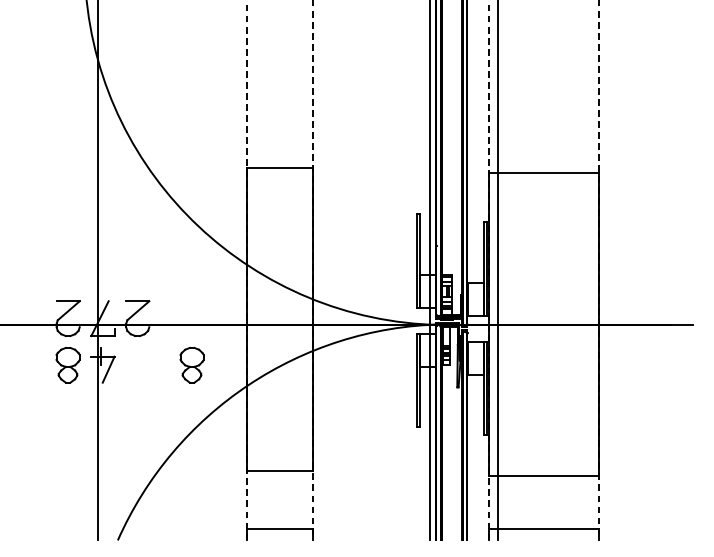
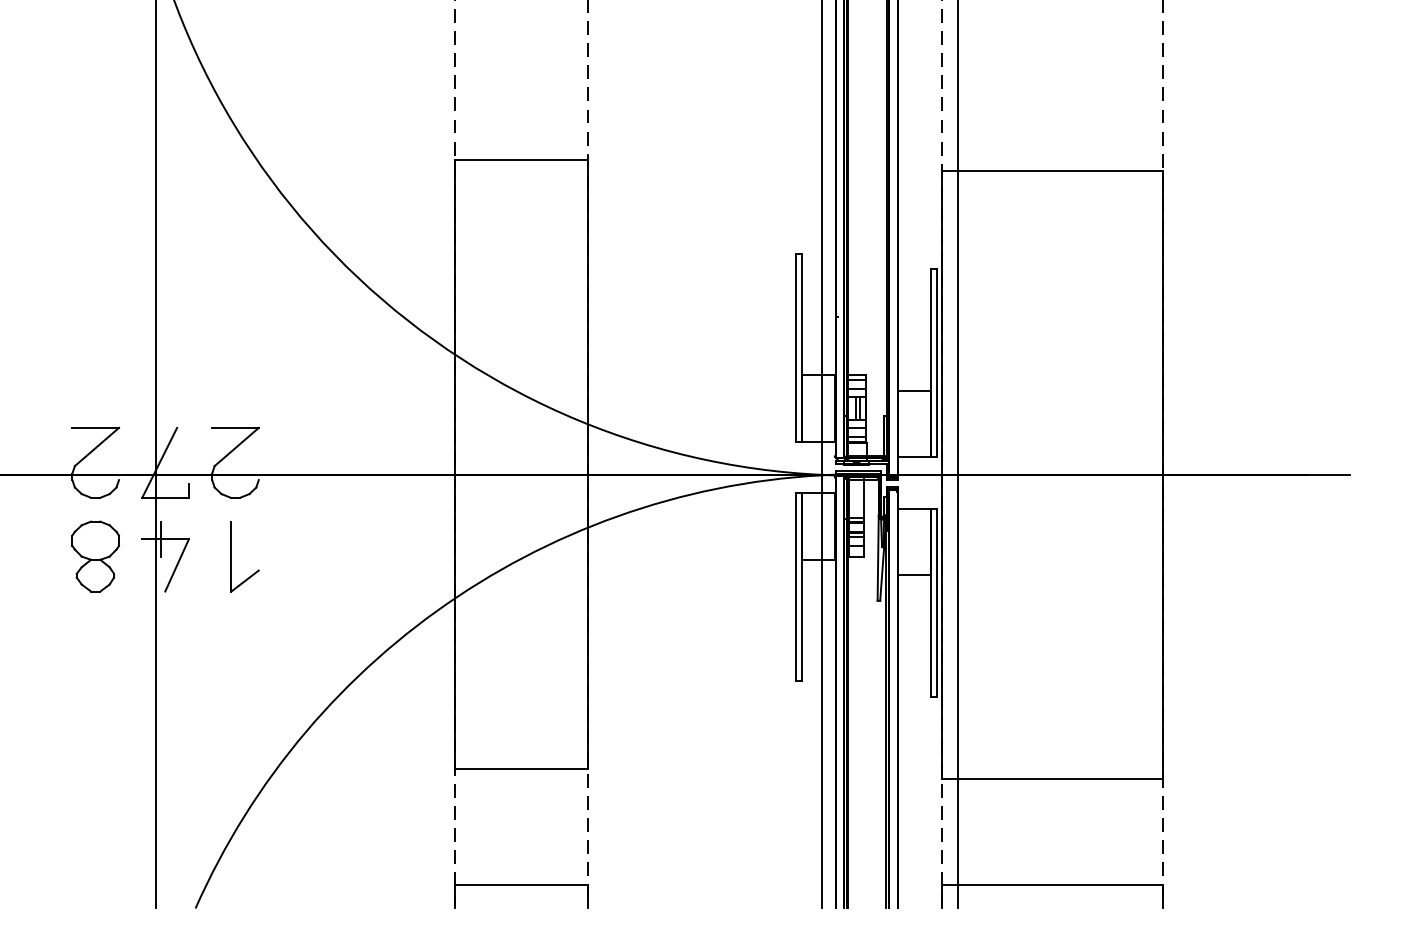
part: (191, 364) -> (343, 554), removed
part: (142, 365) -> (245, 556), added

